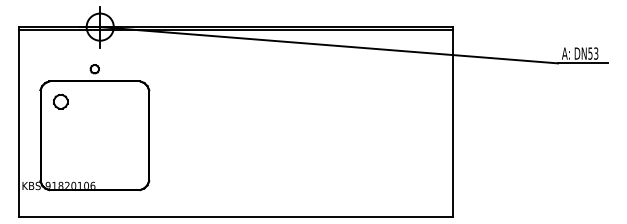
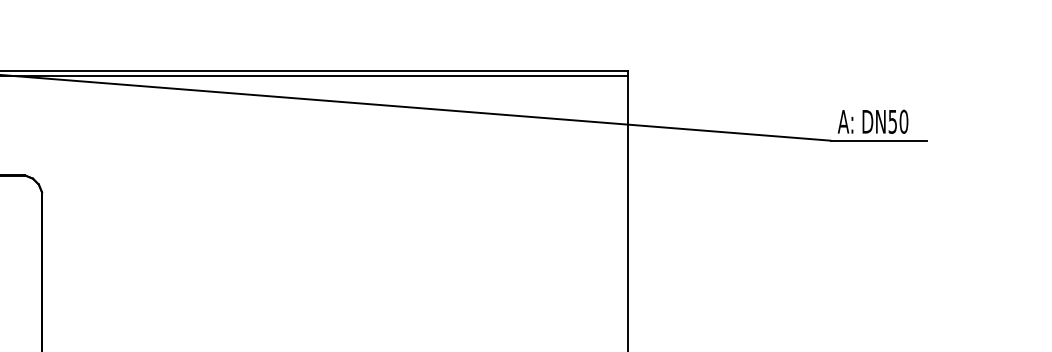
text: (596, 53) -> (904, 121), DN53 -> DN50

